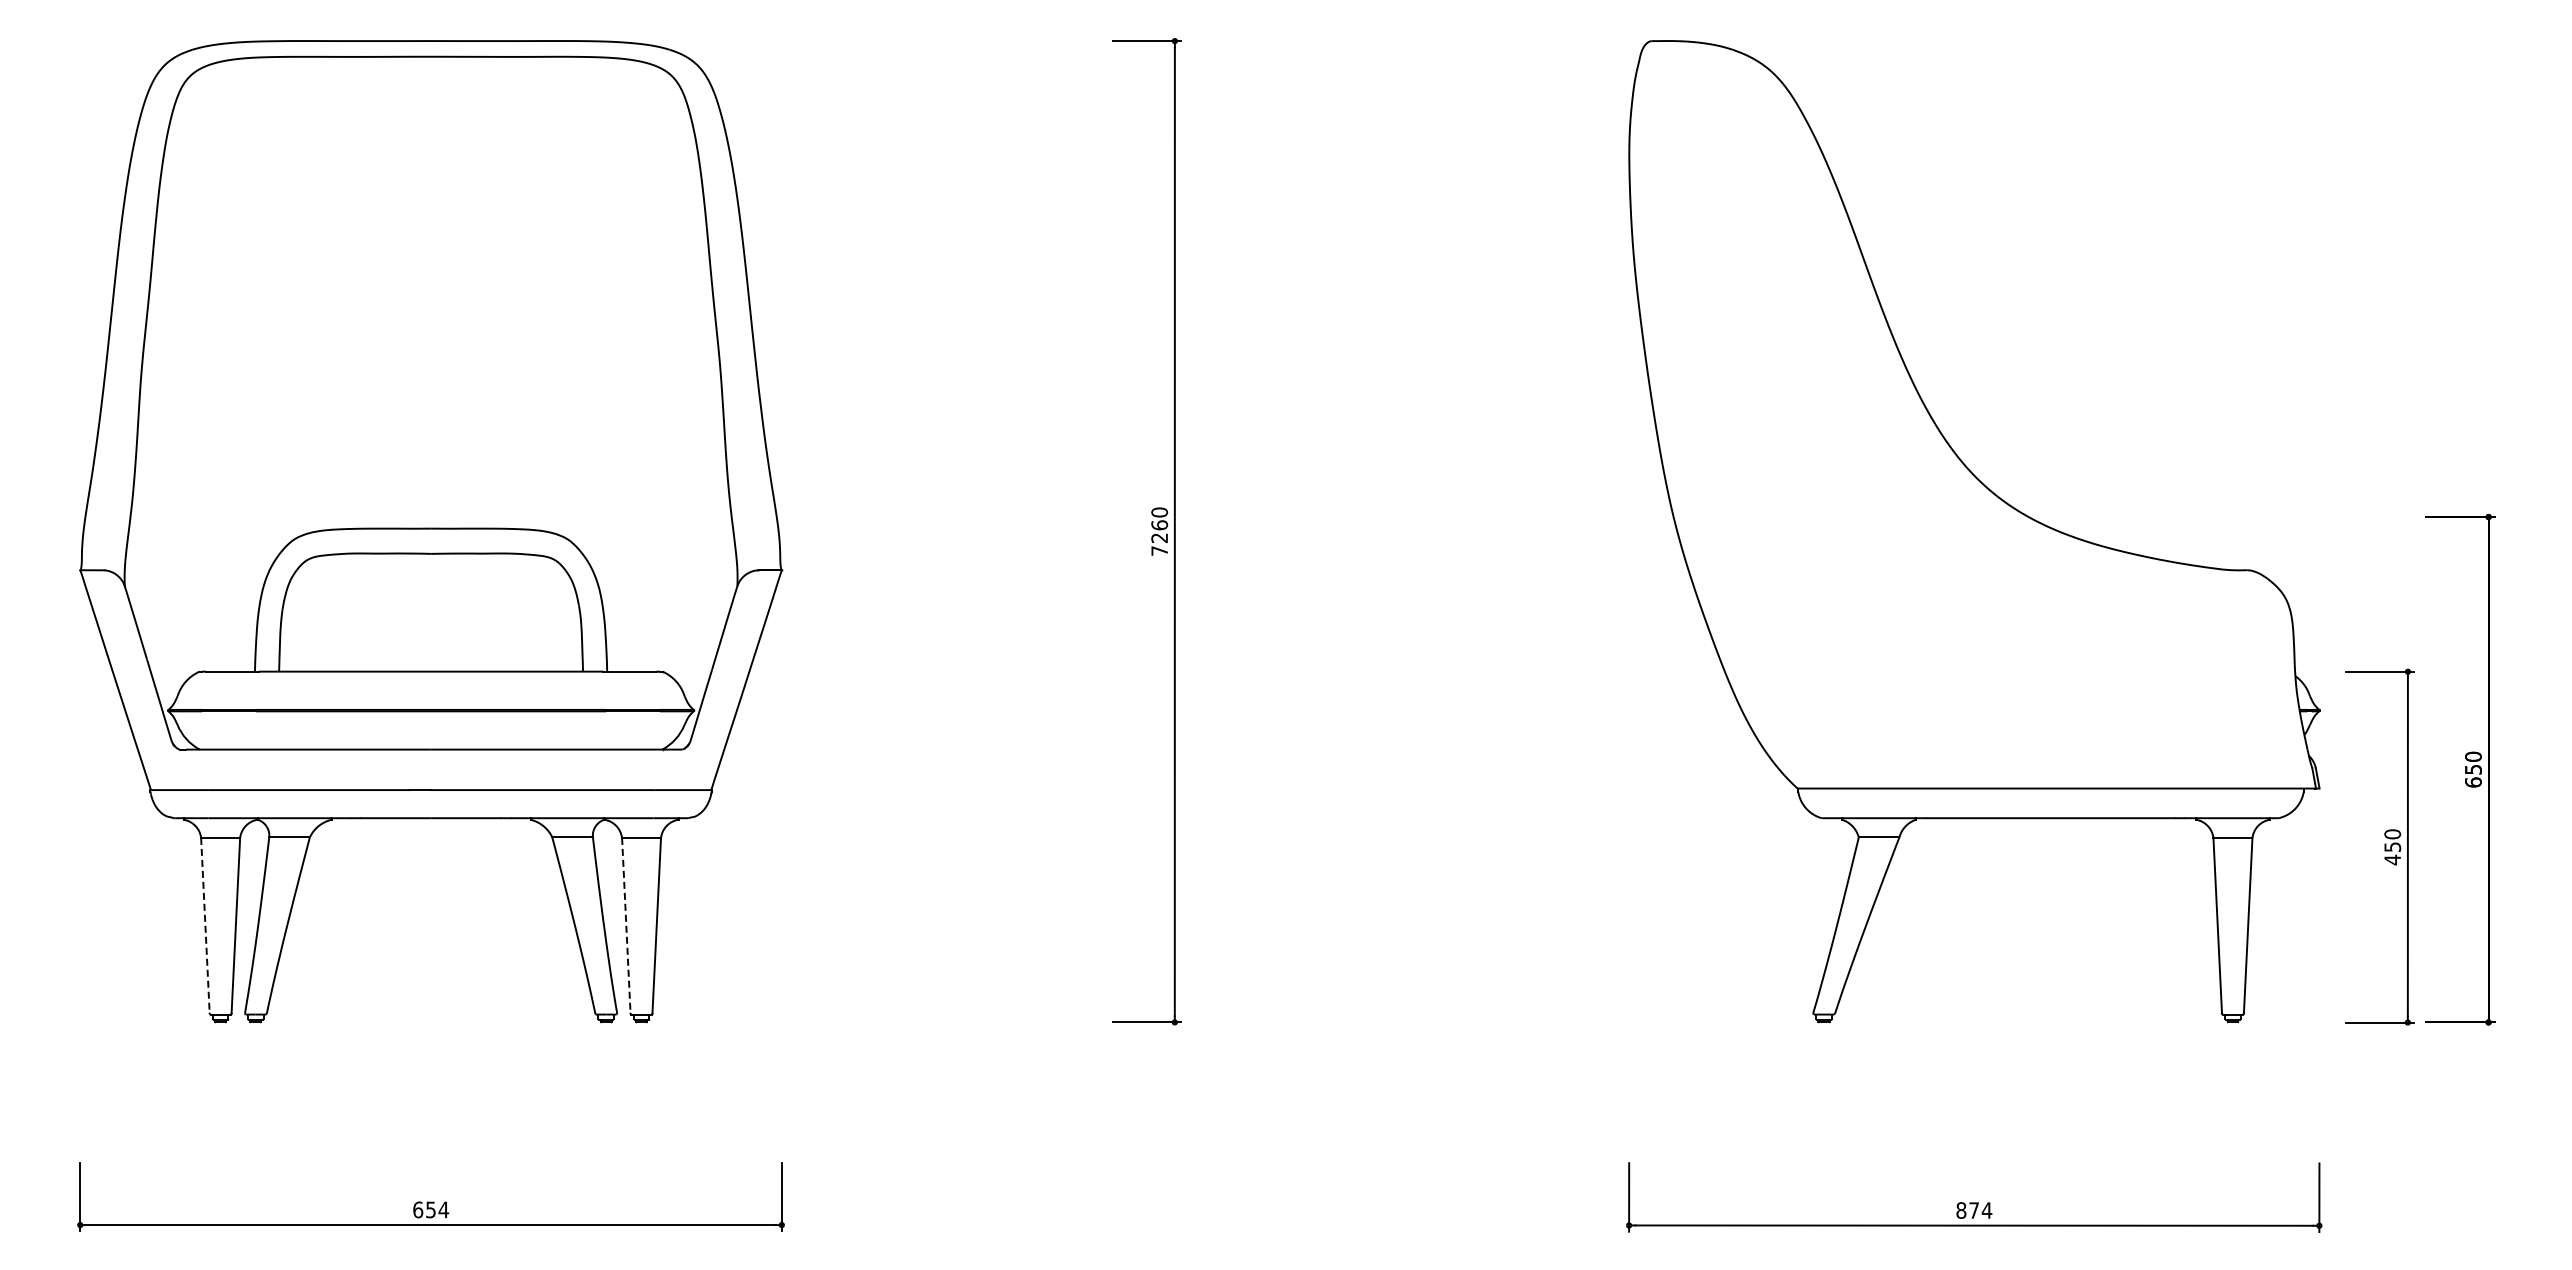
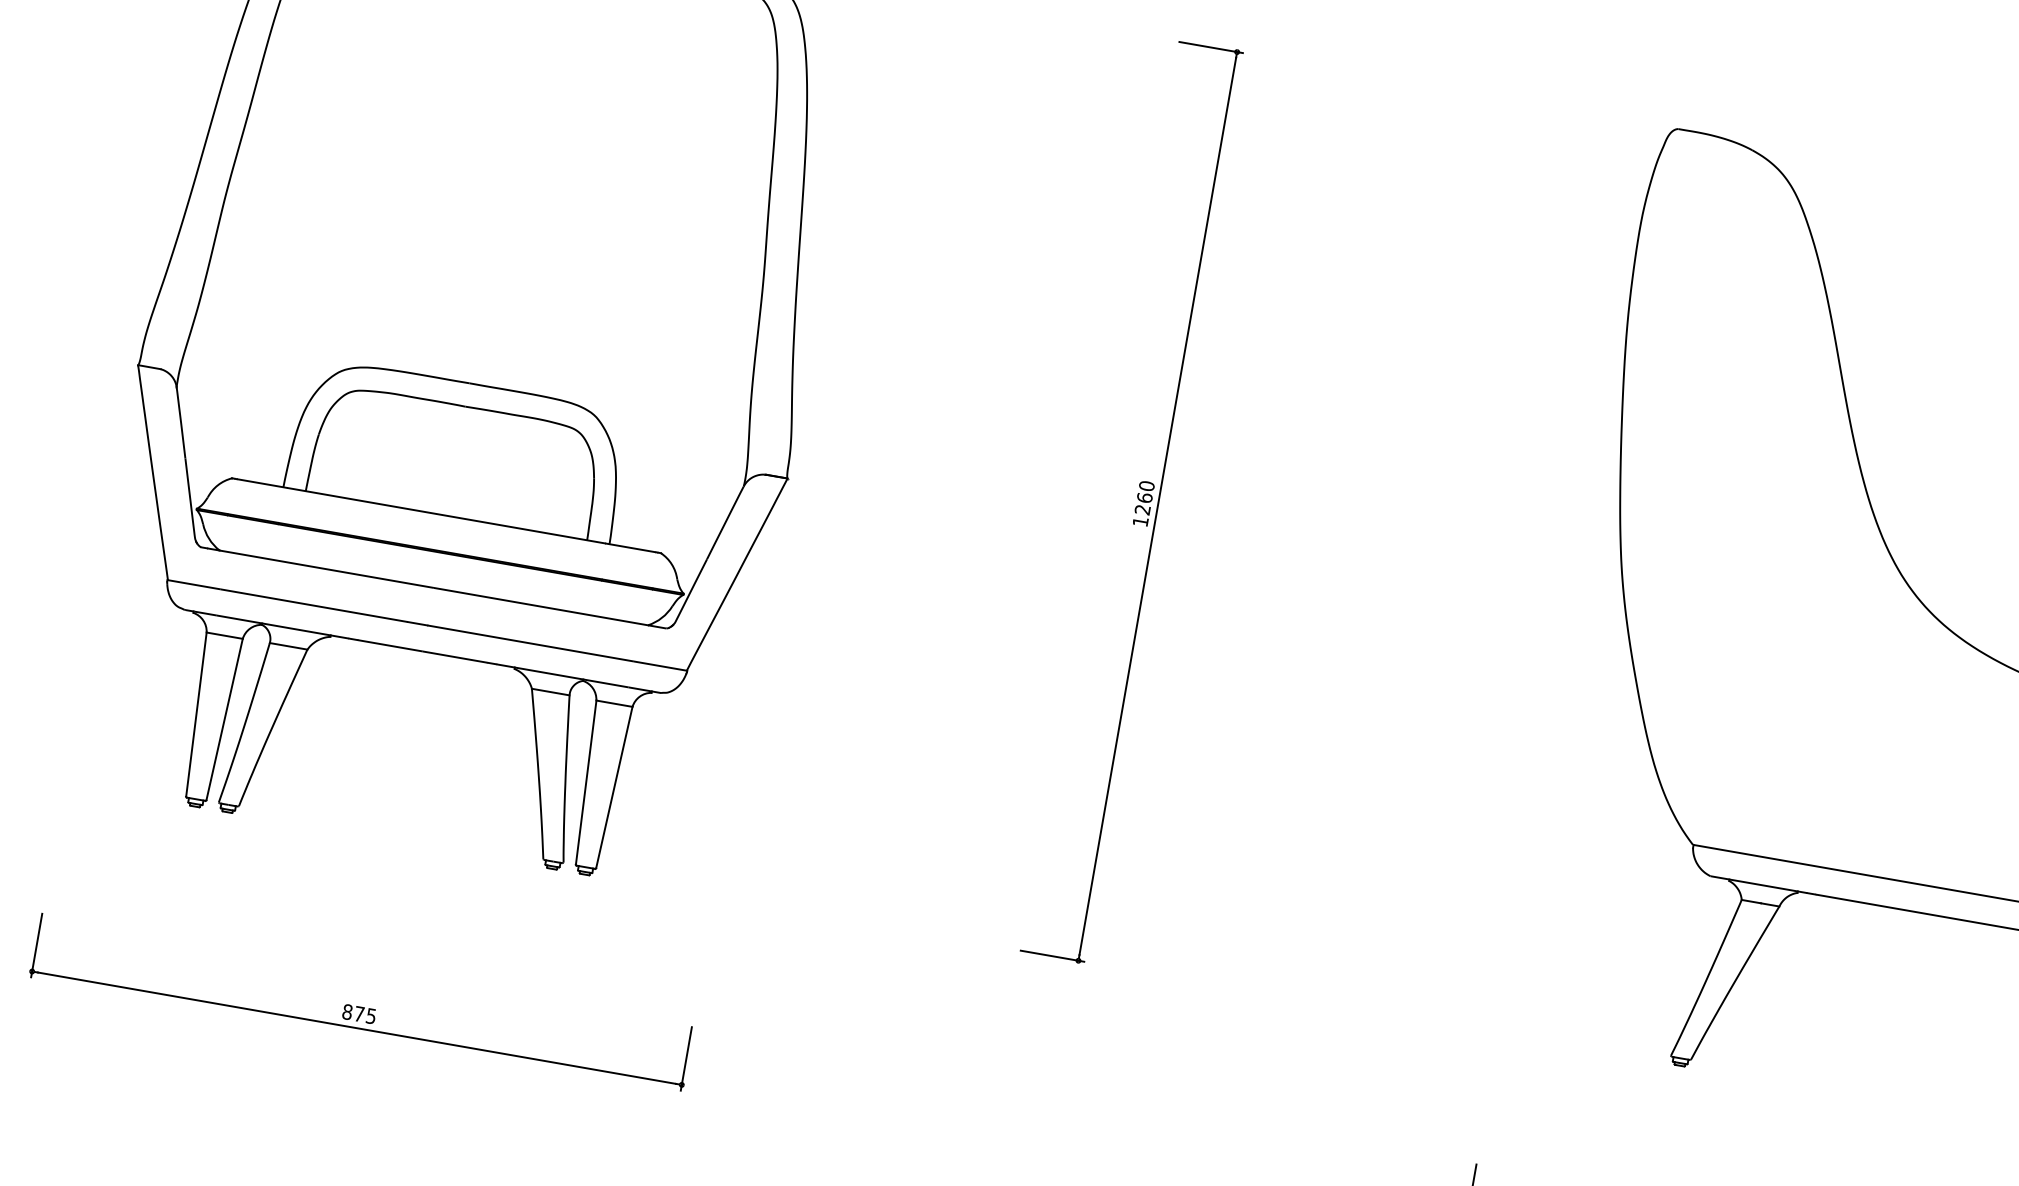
text: (1159, 550) -> (1140, 521), 7260 -> 1260
line: (205, 925) -> (196, 714), dashed -> solid
line: (626, 925) -> (586, 782), dashed -> solid
text: (431, 1209) -> (359, 1013), 654 -> 875

